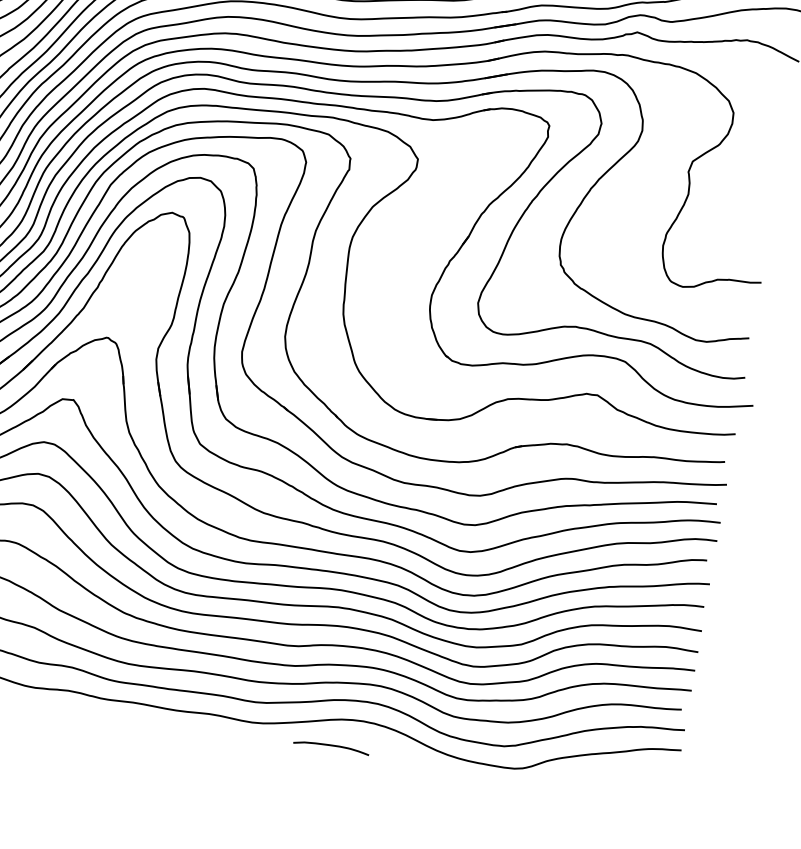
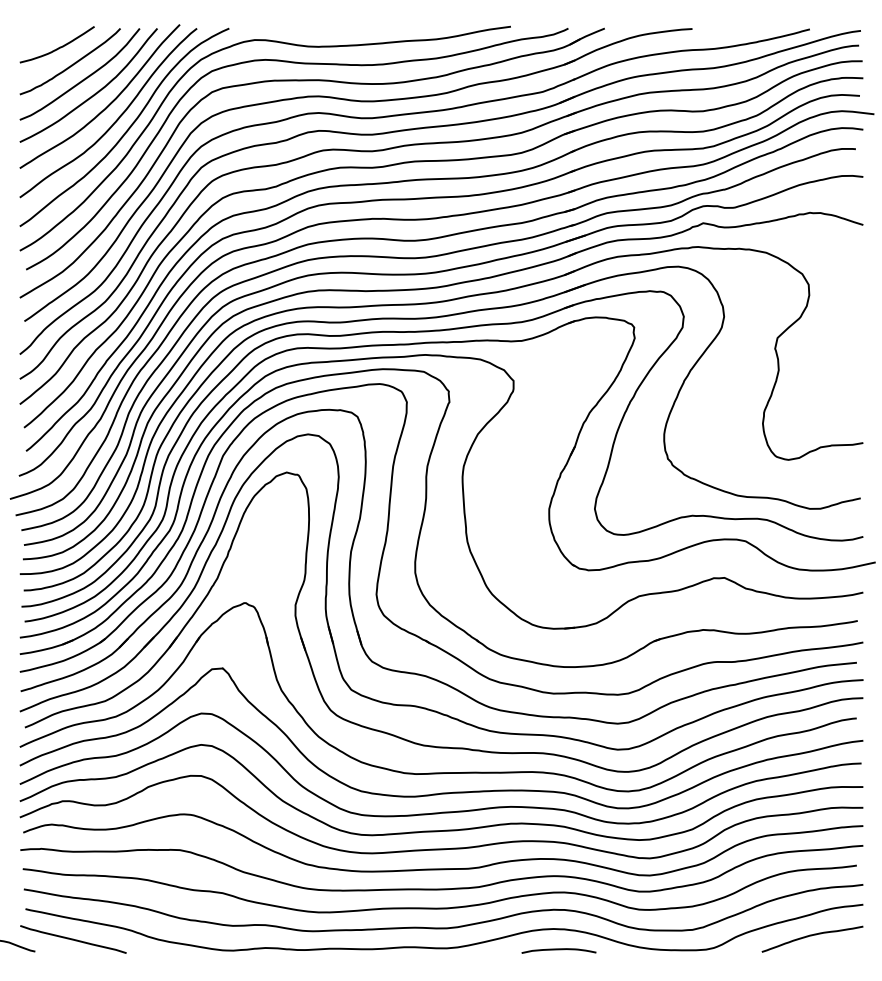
curve: (331, 746) -> (558, 950), moved
curve: (623, 773) -> (811, 936), added

